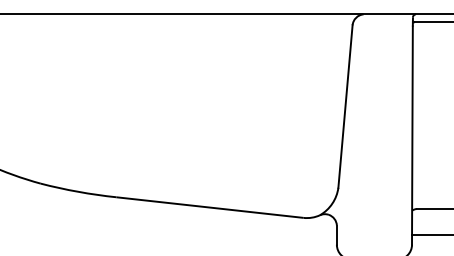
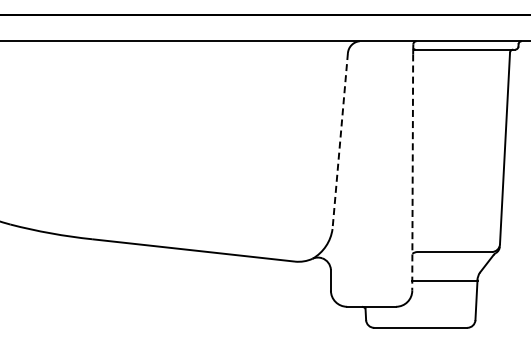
line: (345, 106) -> (340, 141), solid -> dashed
line: (412, 136) -> (412, 173), solid -> dashed

